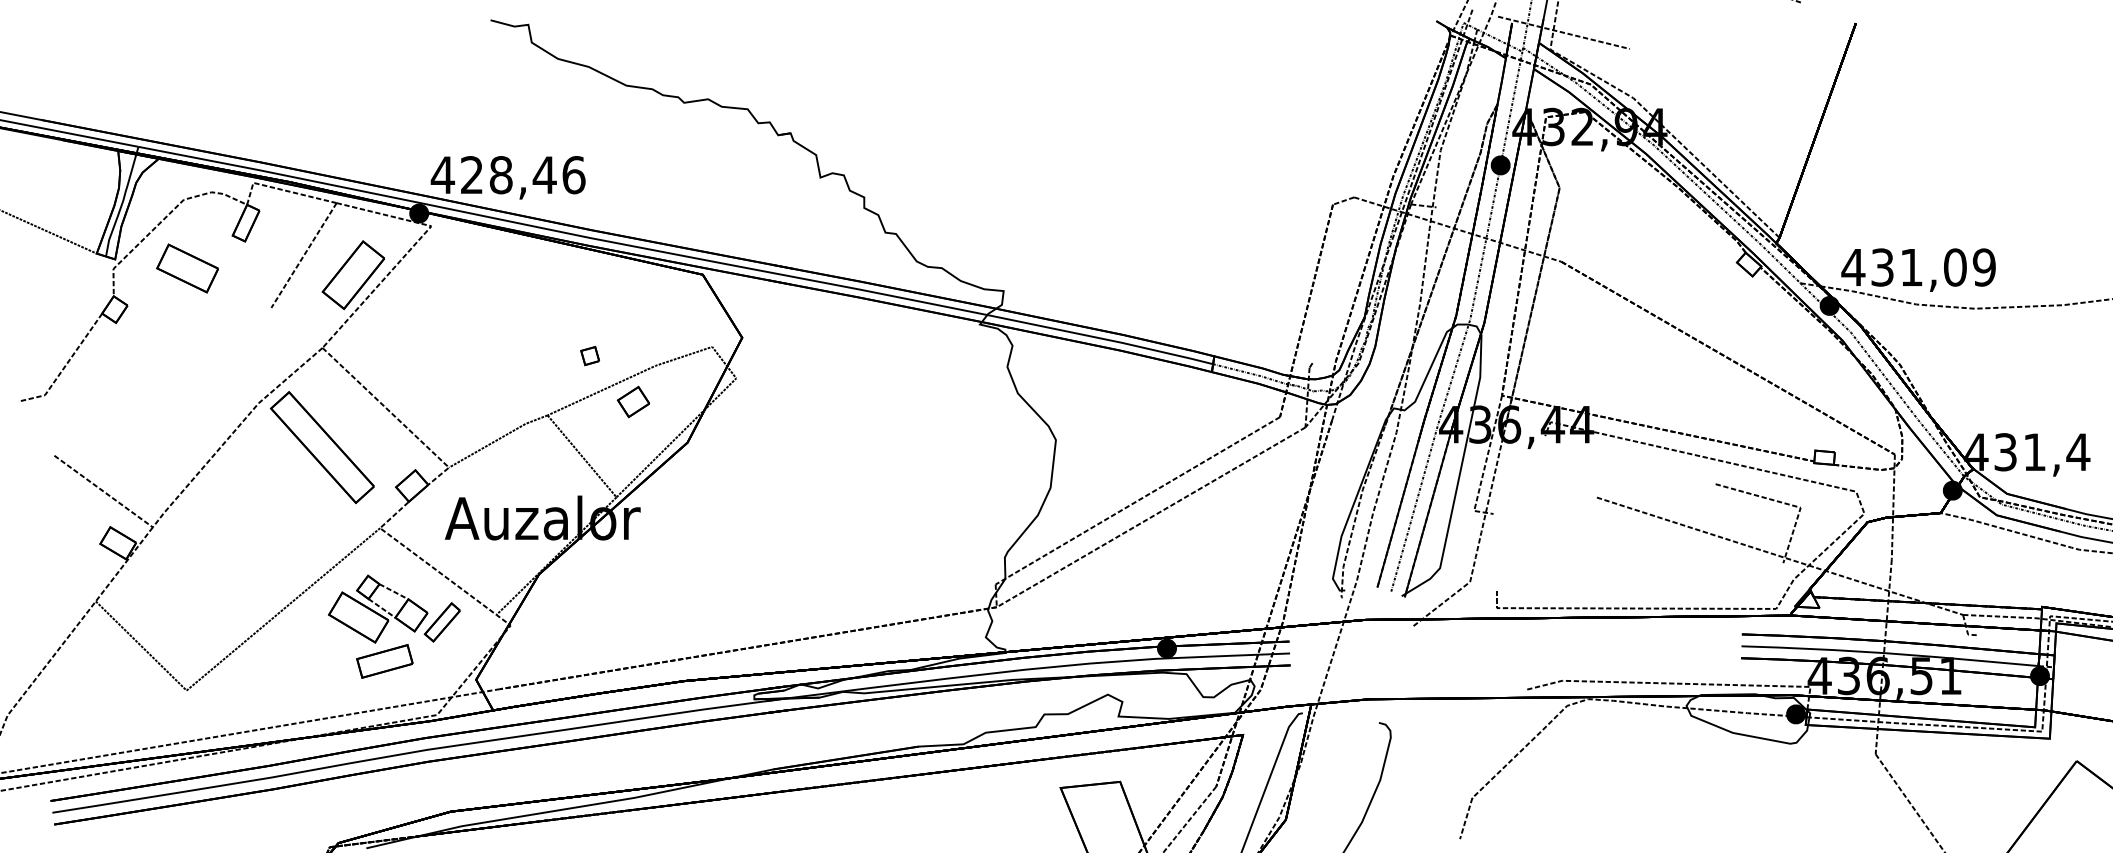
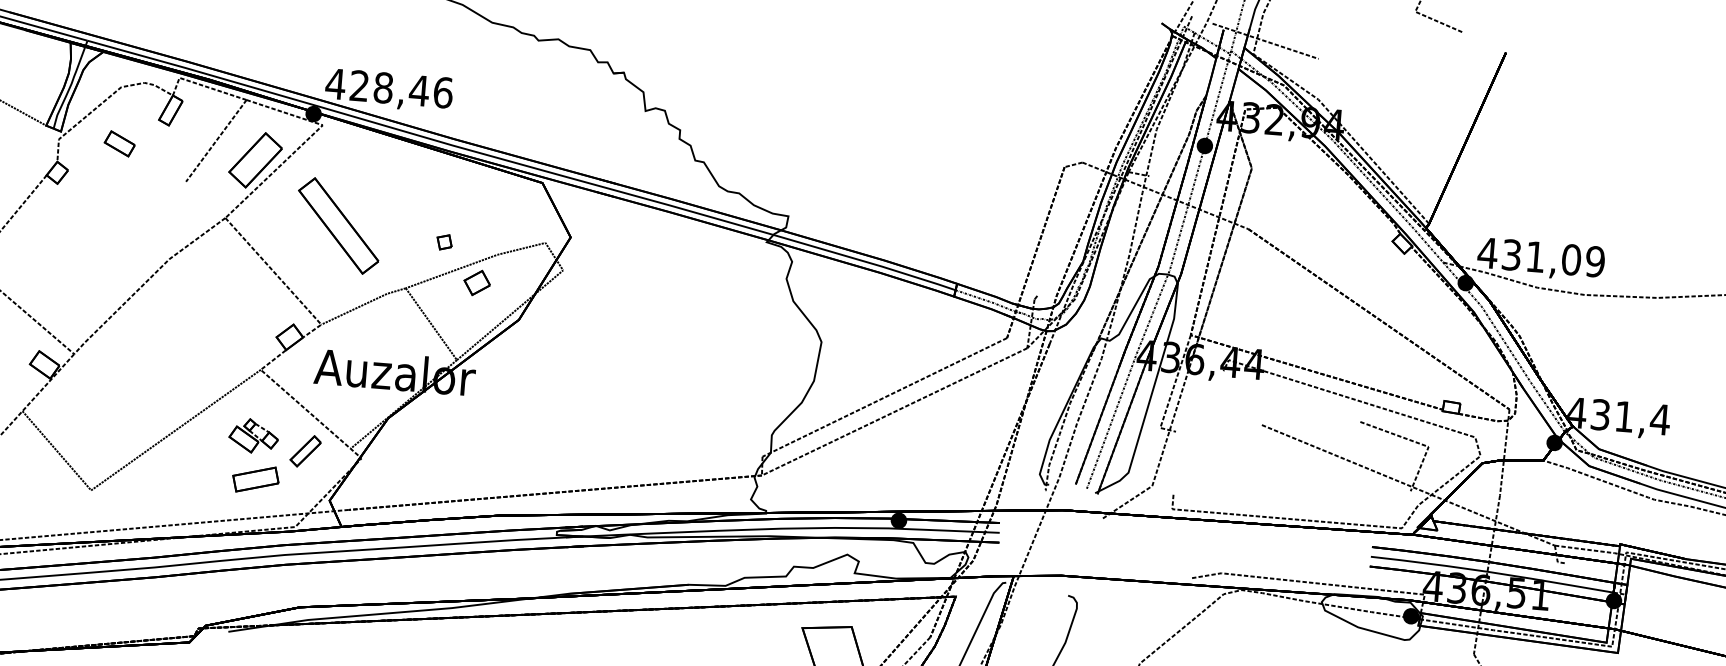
part: (187, 268) -> (119, 143), size x0.6
part: (321, 447) -> (337, 225), moved
part: (378, 608) -> (254, 435), size x0.6

